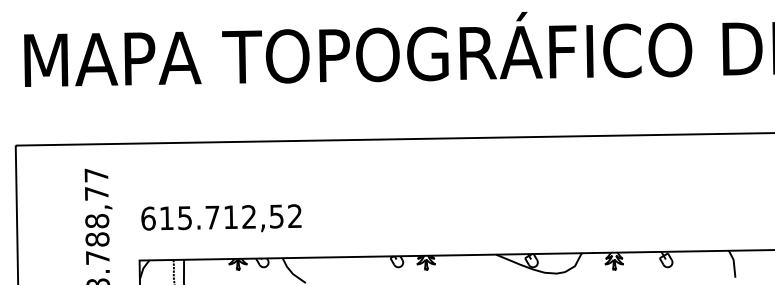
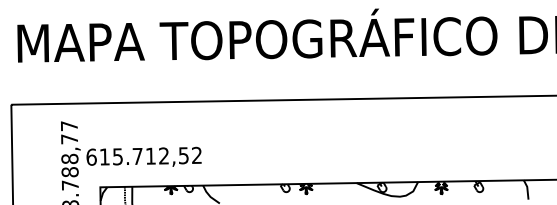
text: (221, 218) -> (144, 157), moved

